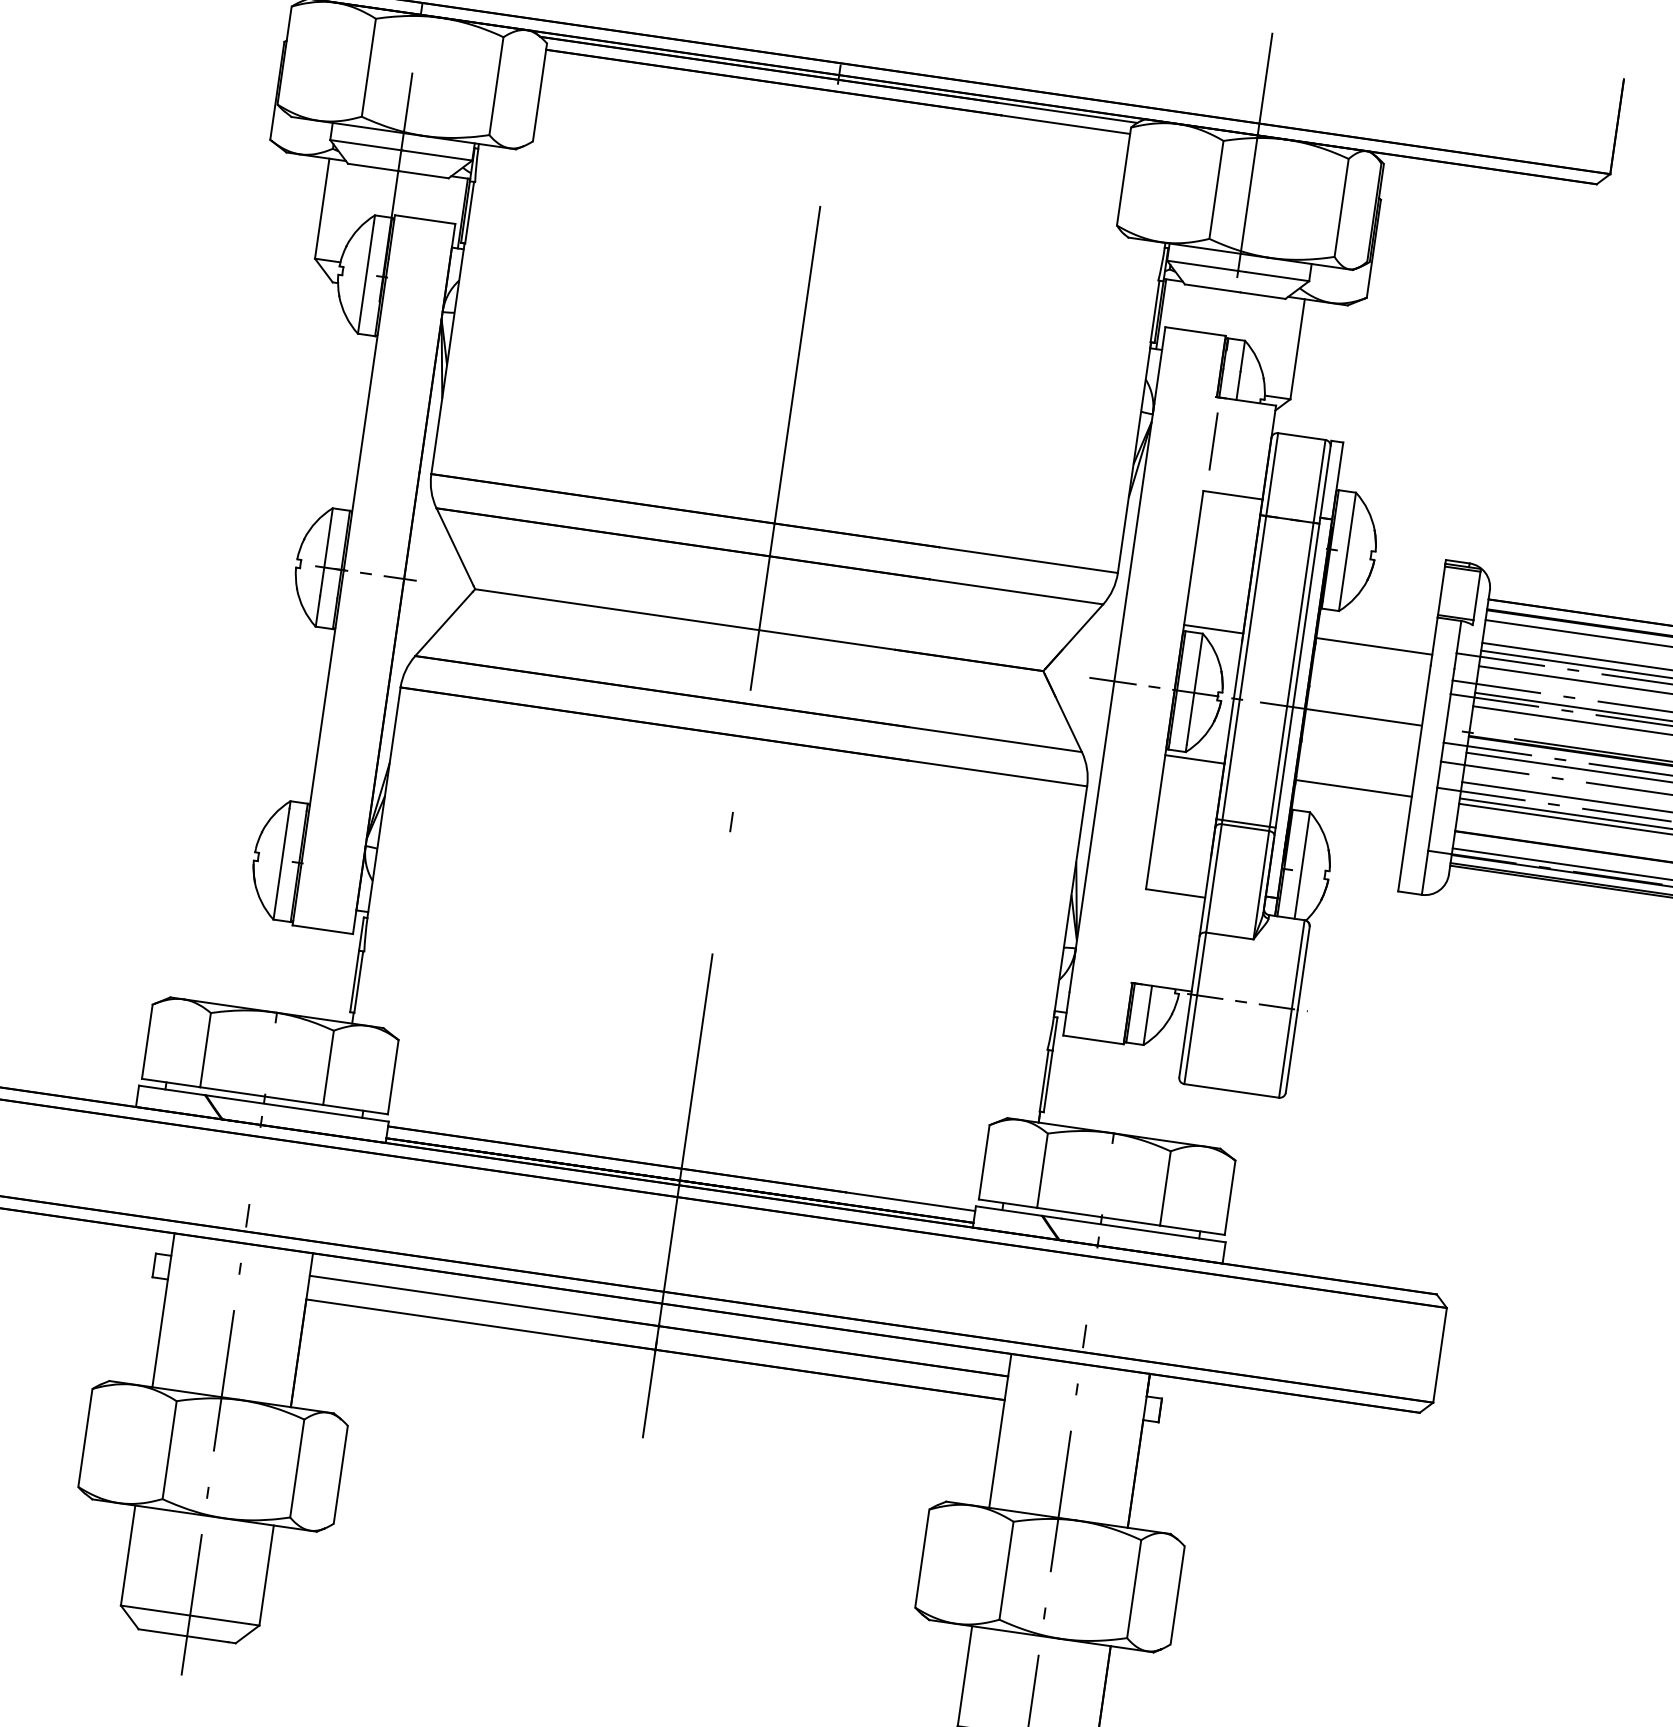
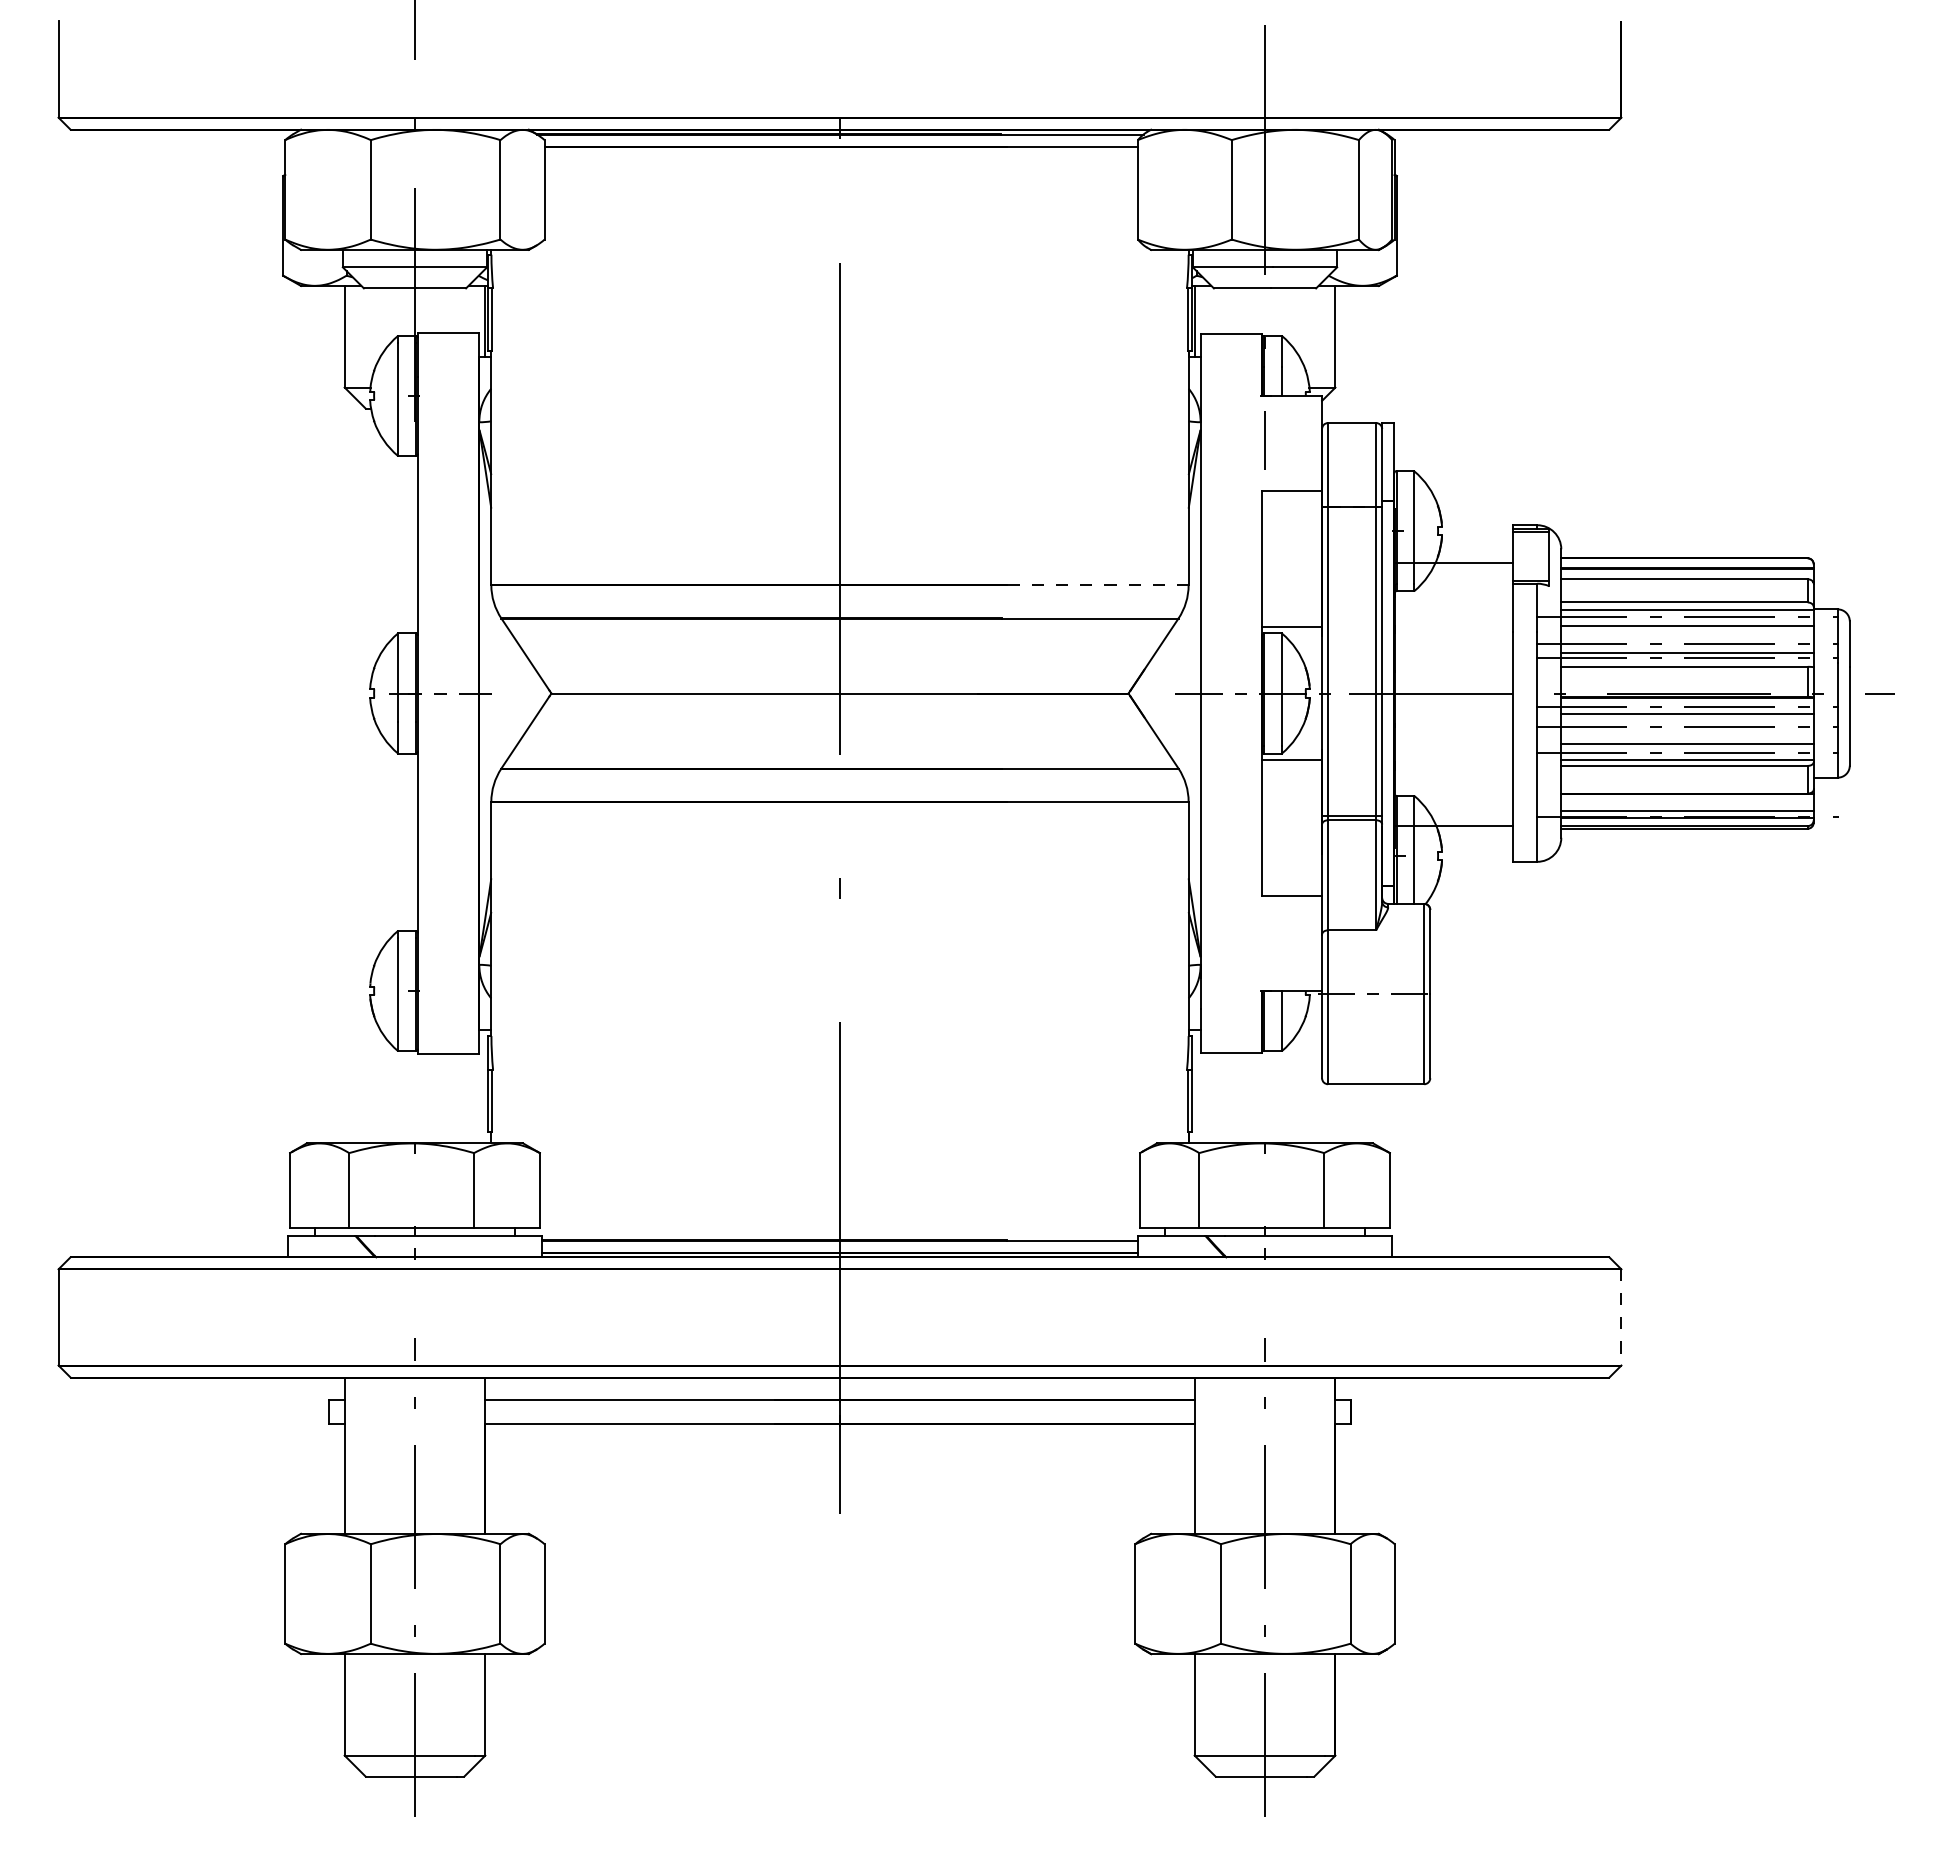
line: (1028, 560) -> (1097, 585), solid -> dashed
line: (1374, 646) -> (1454, 563), moved
line: (1354, 788) -> (1454, 825), moved
line: (1440, 1355) -> (1621, 1317), solid -> dashed

